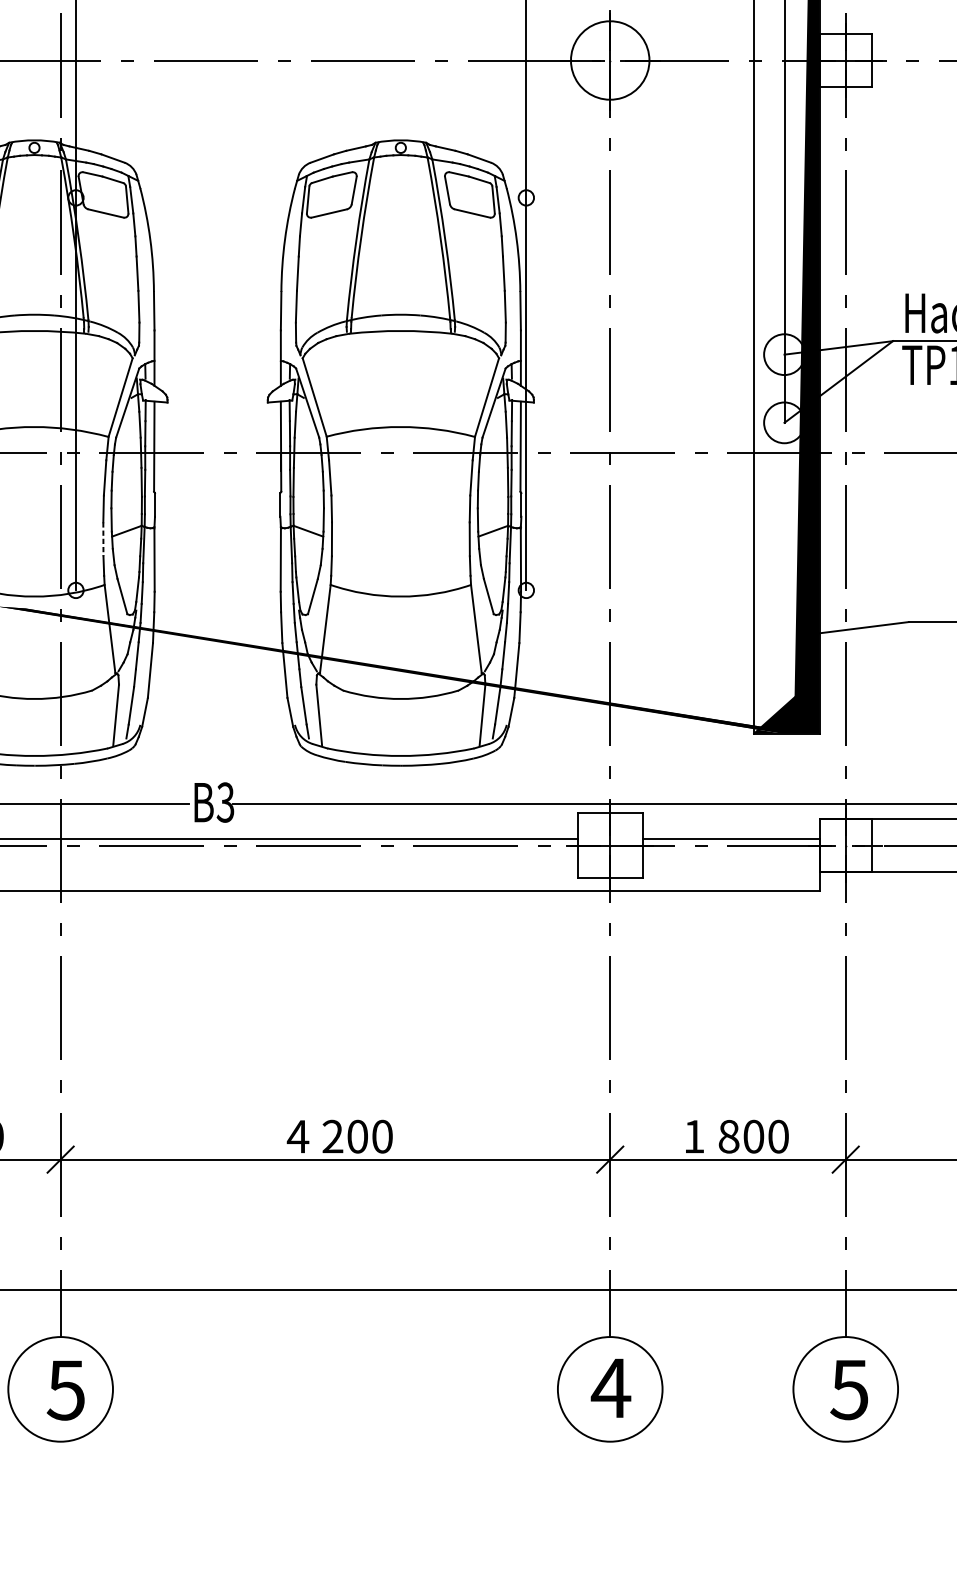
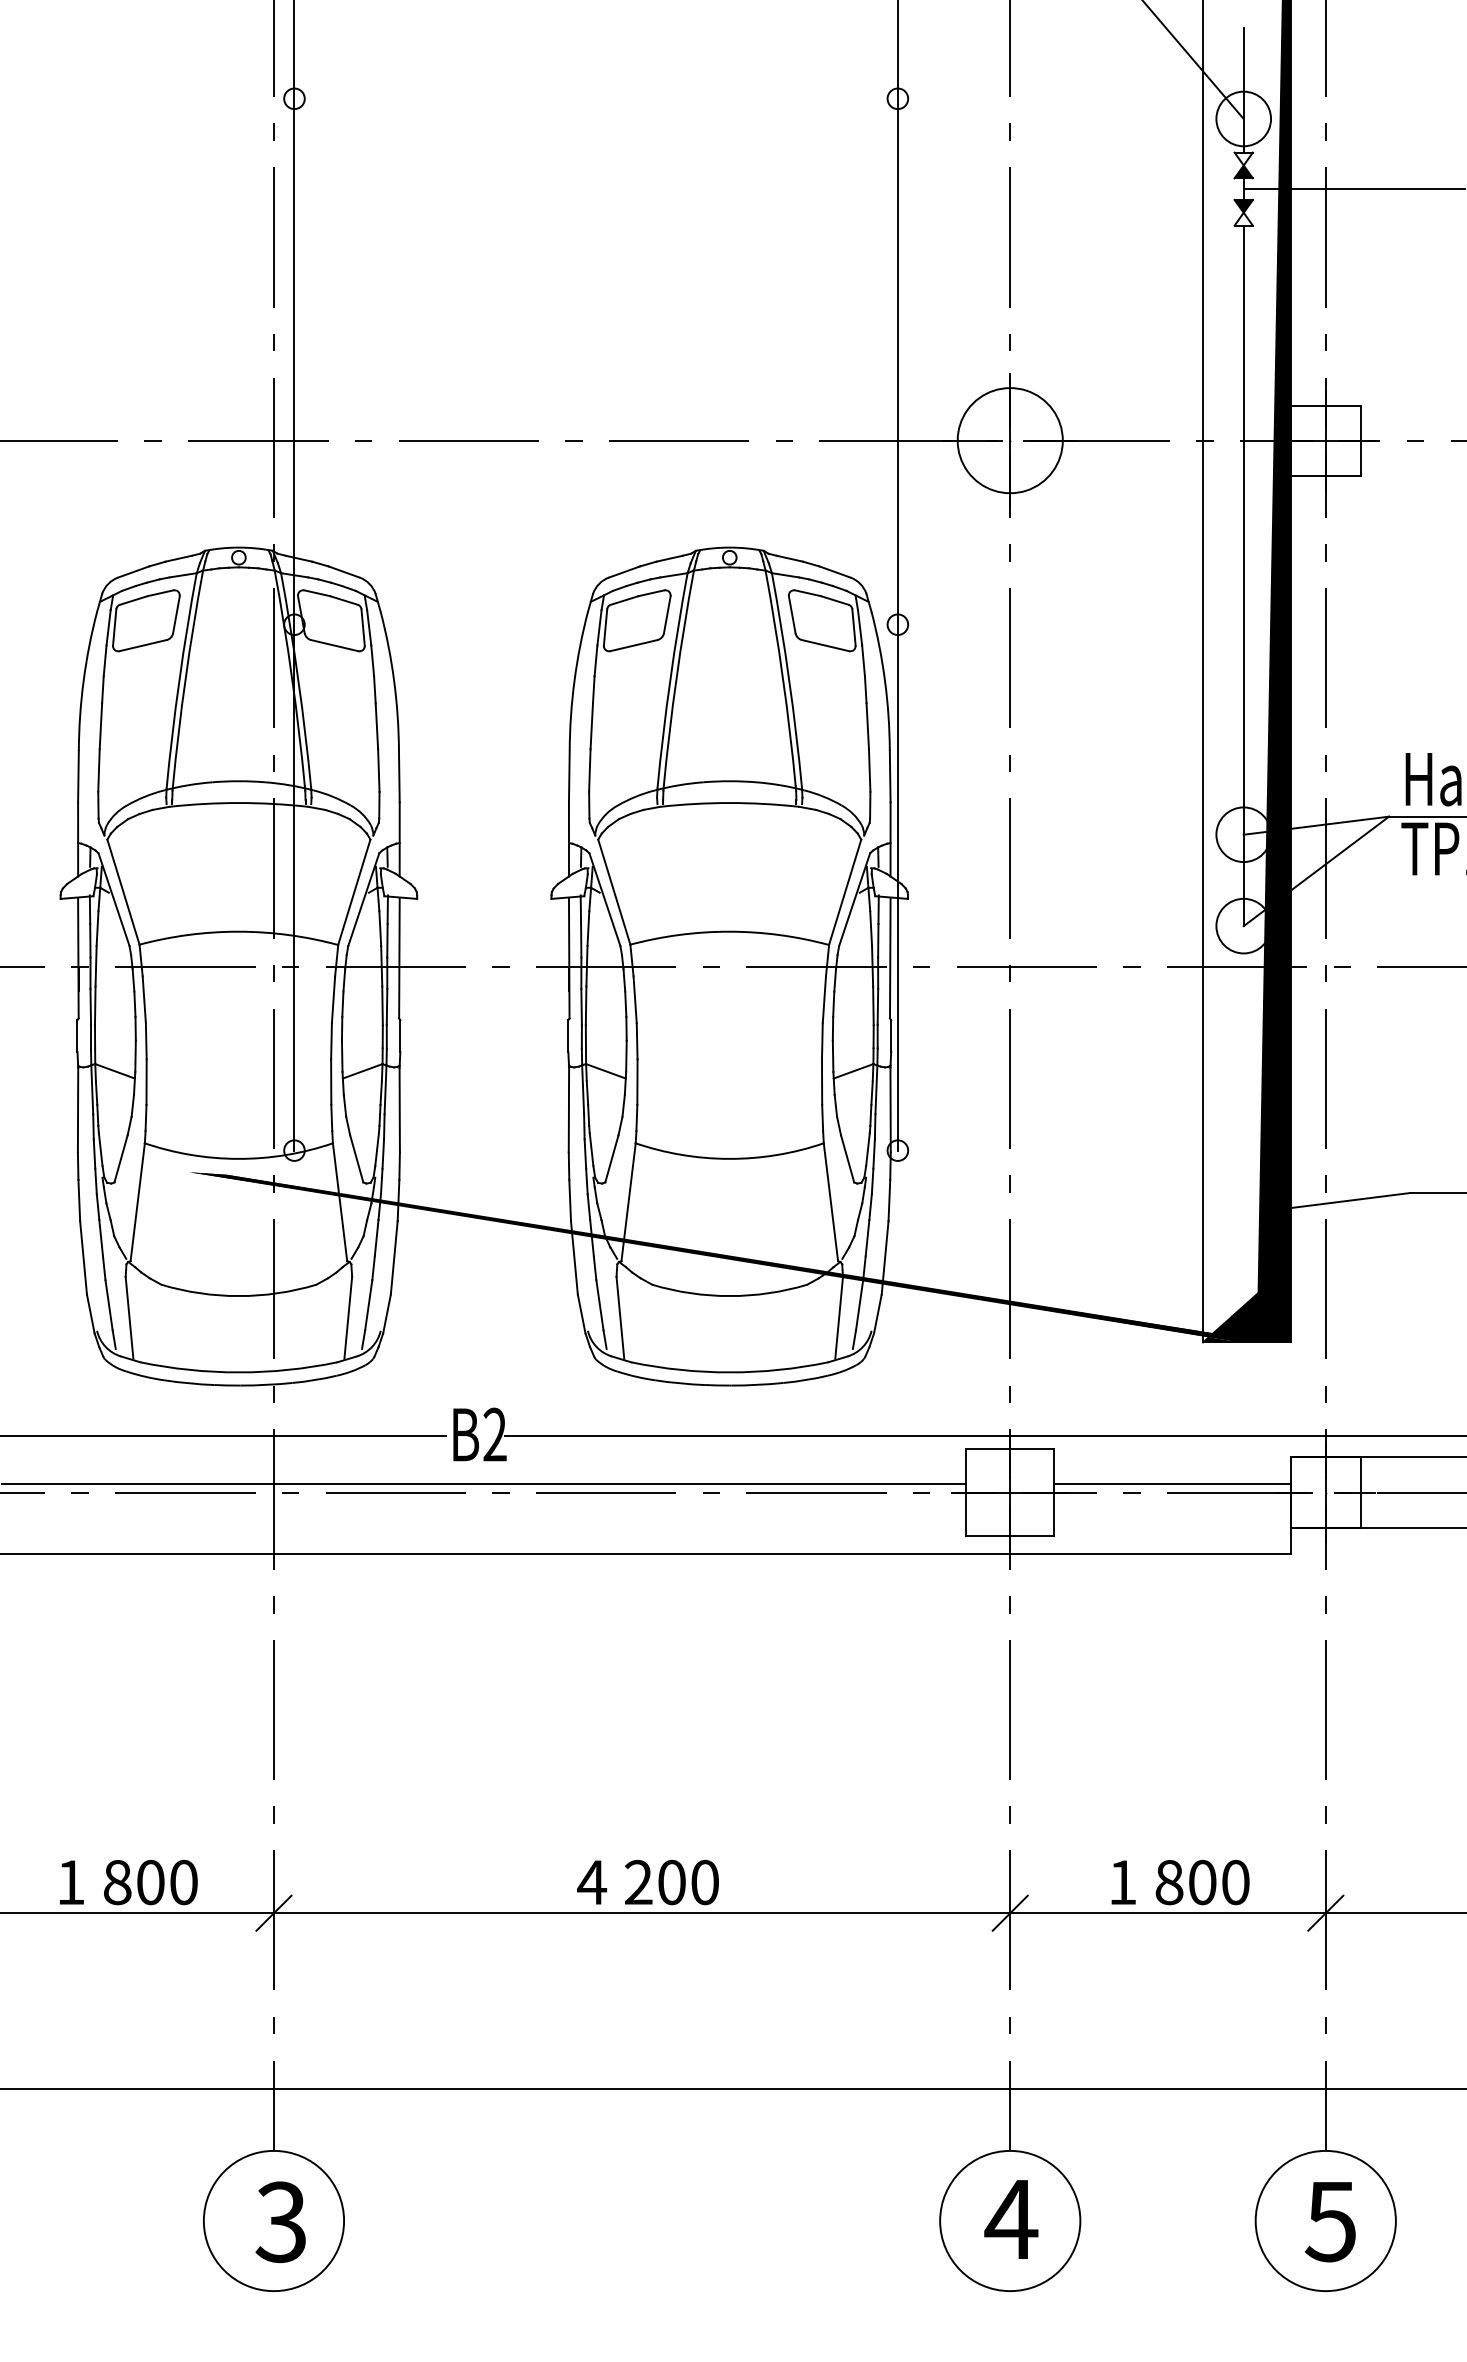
line: (103, 539) -> (331, 1082), dashed -> solid
text: (225, 802) -> (494, 1434), 3 -> 2
text: (65, 1389) -> (280, 2221), 5 -> 3

